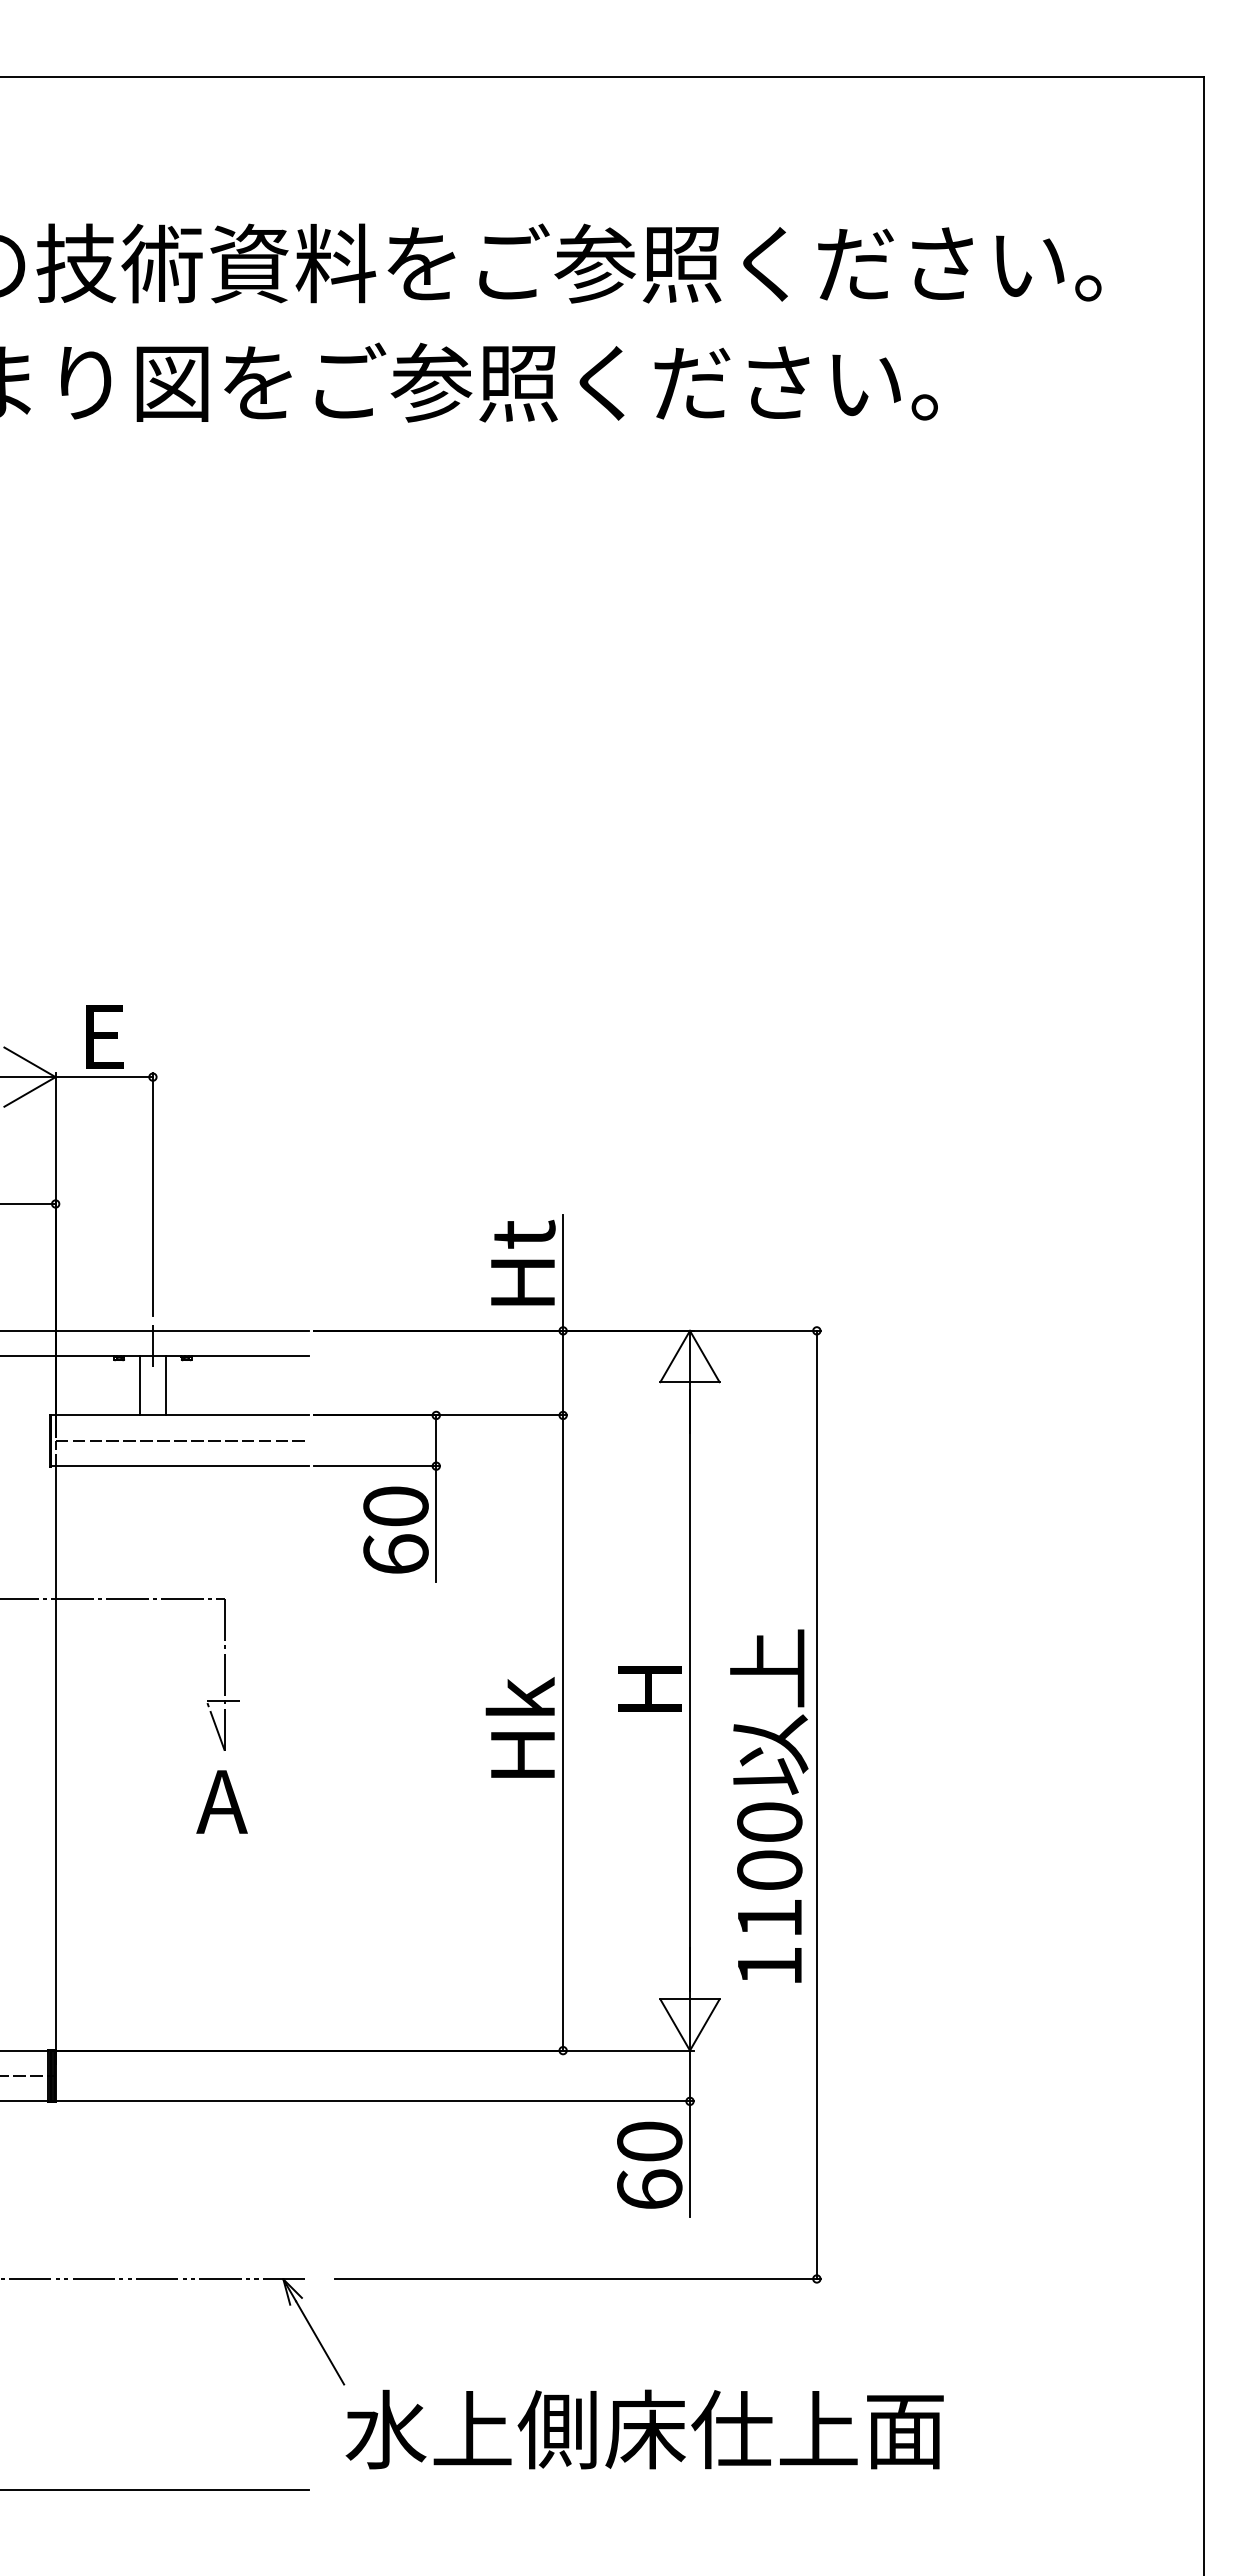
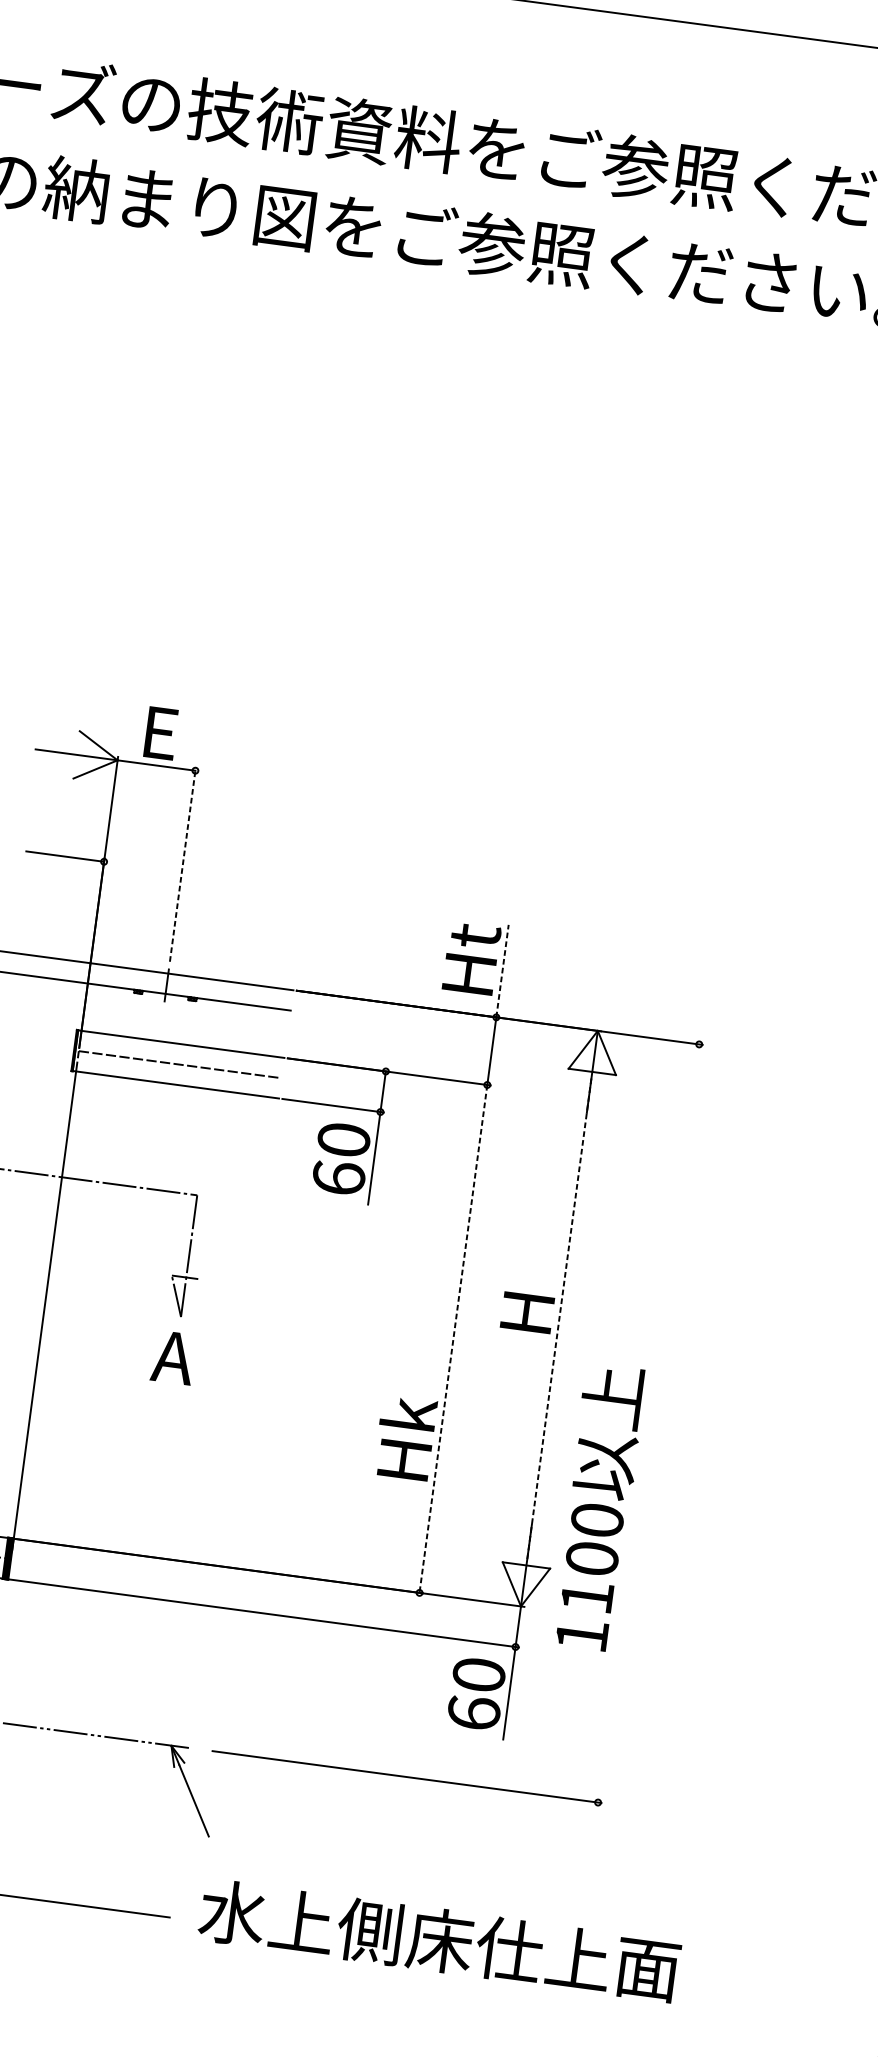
line: (152, 1194) -> (182, 864), solid -> dashed
line: (563, 1273) -> (502, 971), solid -> dashed
line: (140, 1385) -> (152, 1015), removed
line: (165, 1385) -> (172, 1018), removed
line: (689, 1690) -> (559, 1318), solid -> dashed
text: (519, 1727) -> (404, 1437), moved
line: (563, 1733) -> (453, 1339), solid -> dashed
line: (816, 1804) -> (648, 1423), removed
text: (769, 1805) -> (598, 1506), moved
text: (644, 2429) -> (439, 1940), moved

